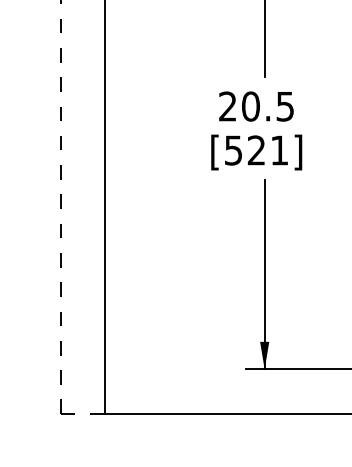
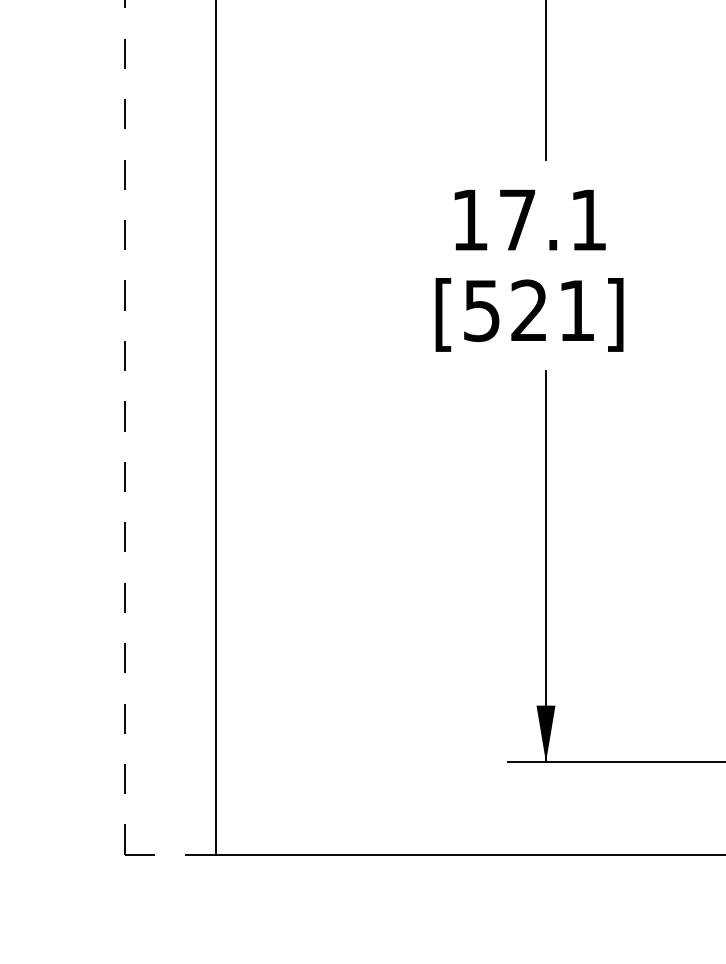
text: (256, 106) -> (529, 219), 20.5 -> 17.1

